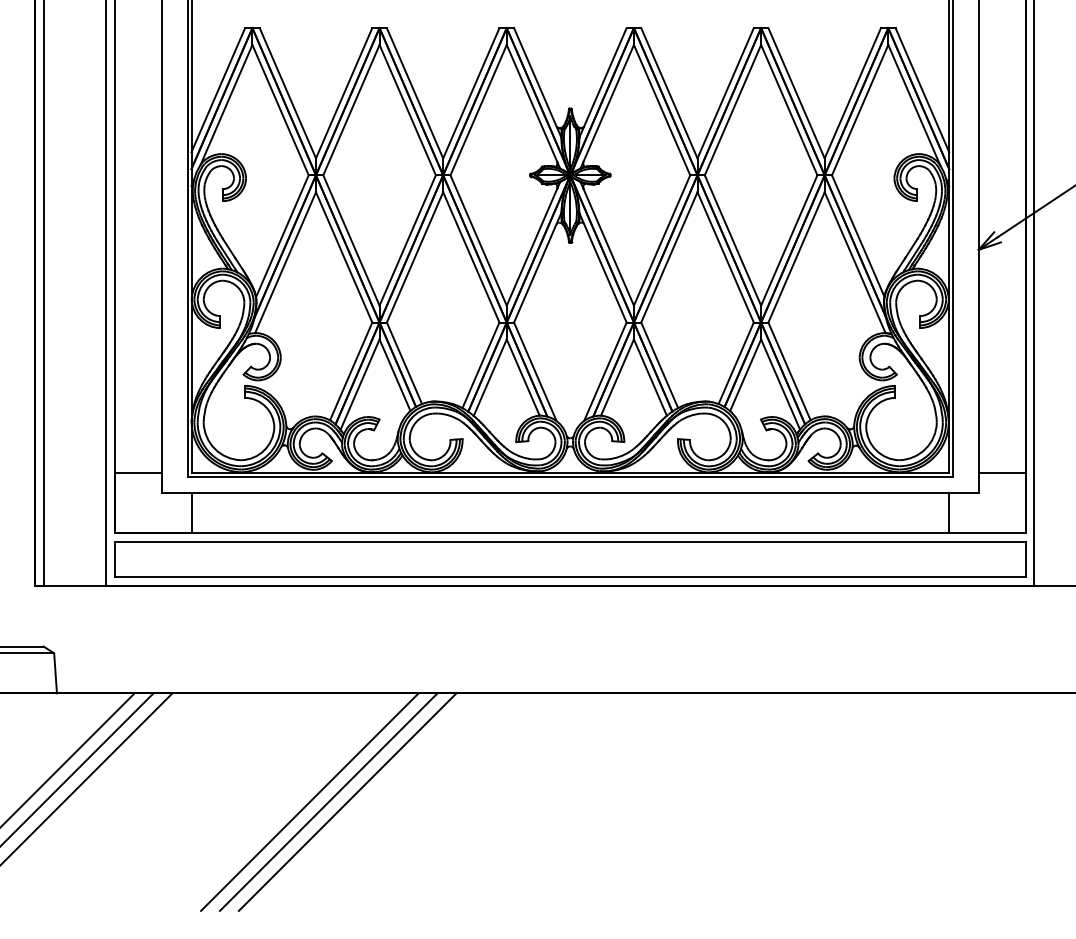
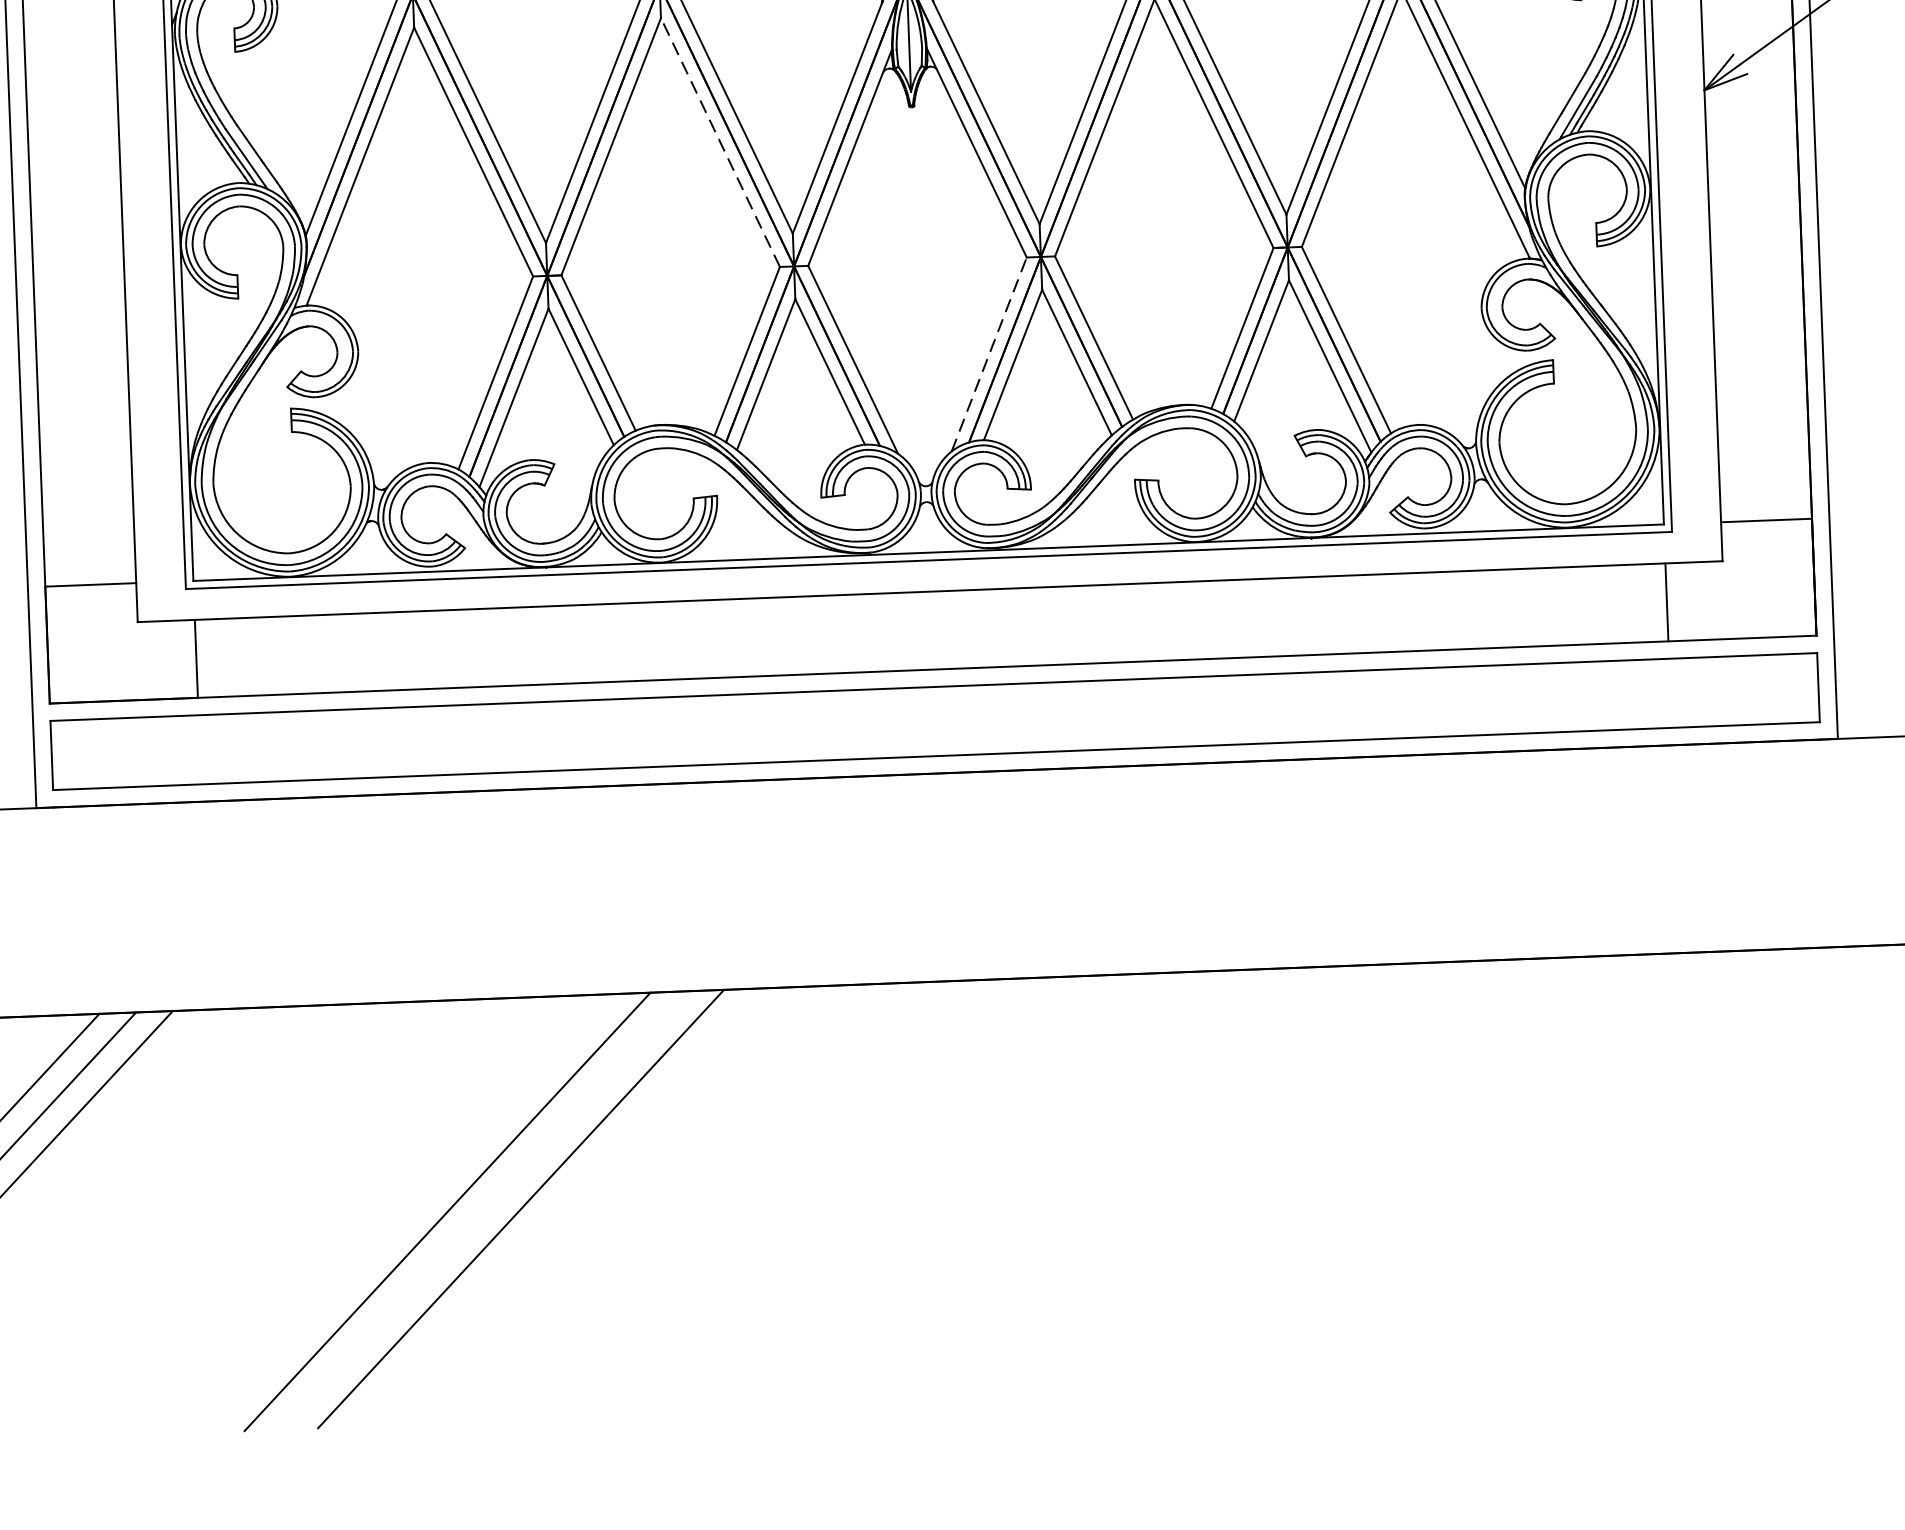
line: (471, 257) -> (720, 142), solid -> dashed
line: (605, 371) -> (989, 354), solid -> dashed
line: (328, 801) -> (483, 1209), removed

